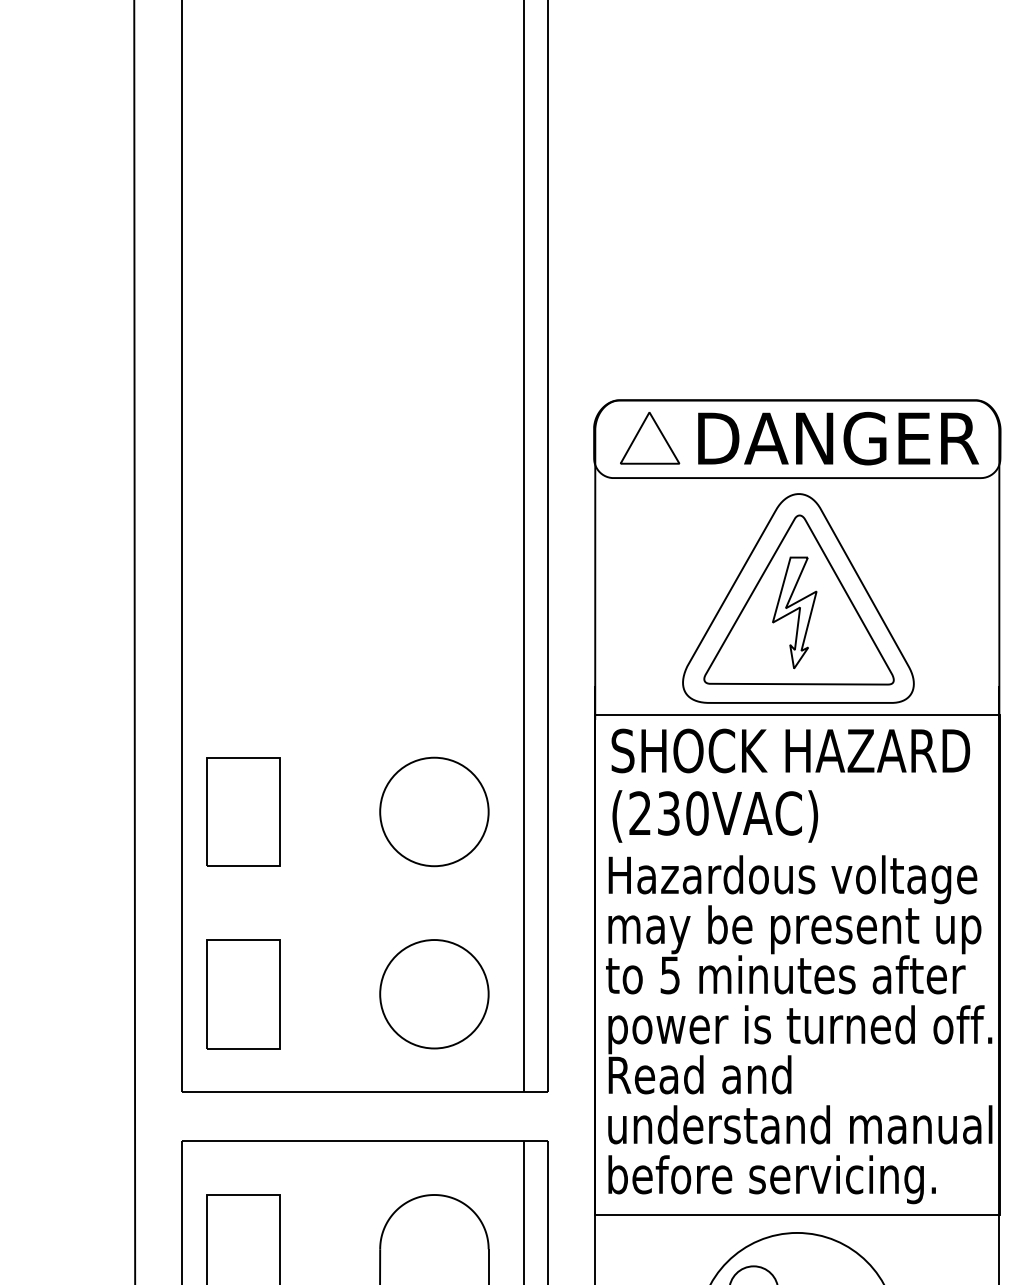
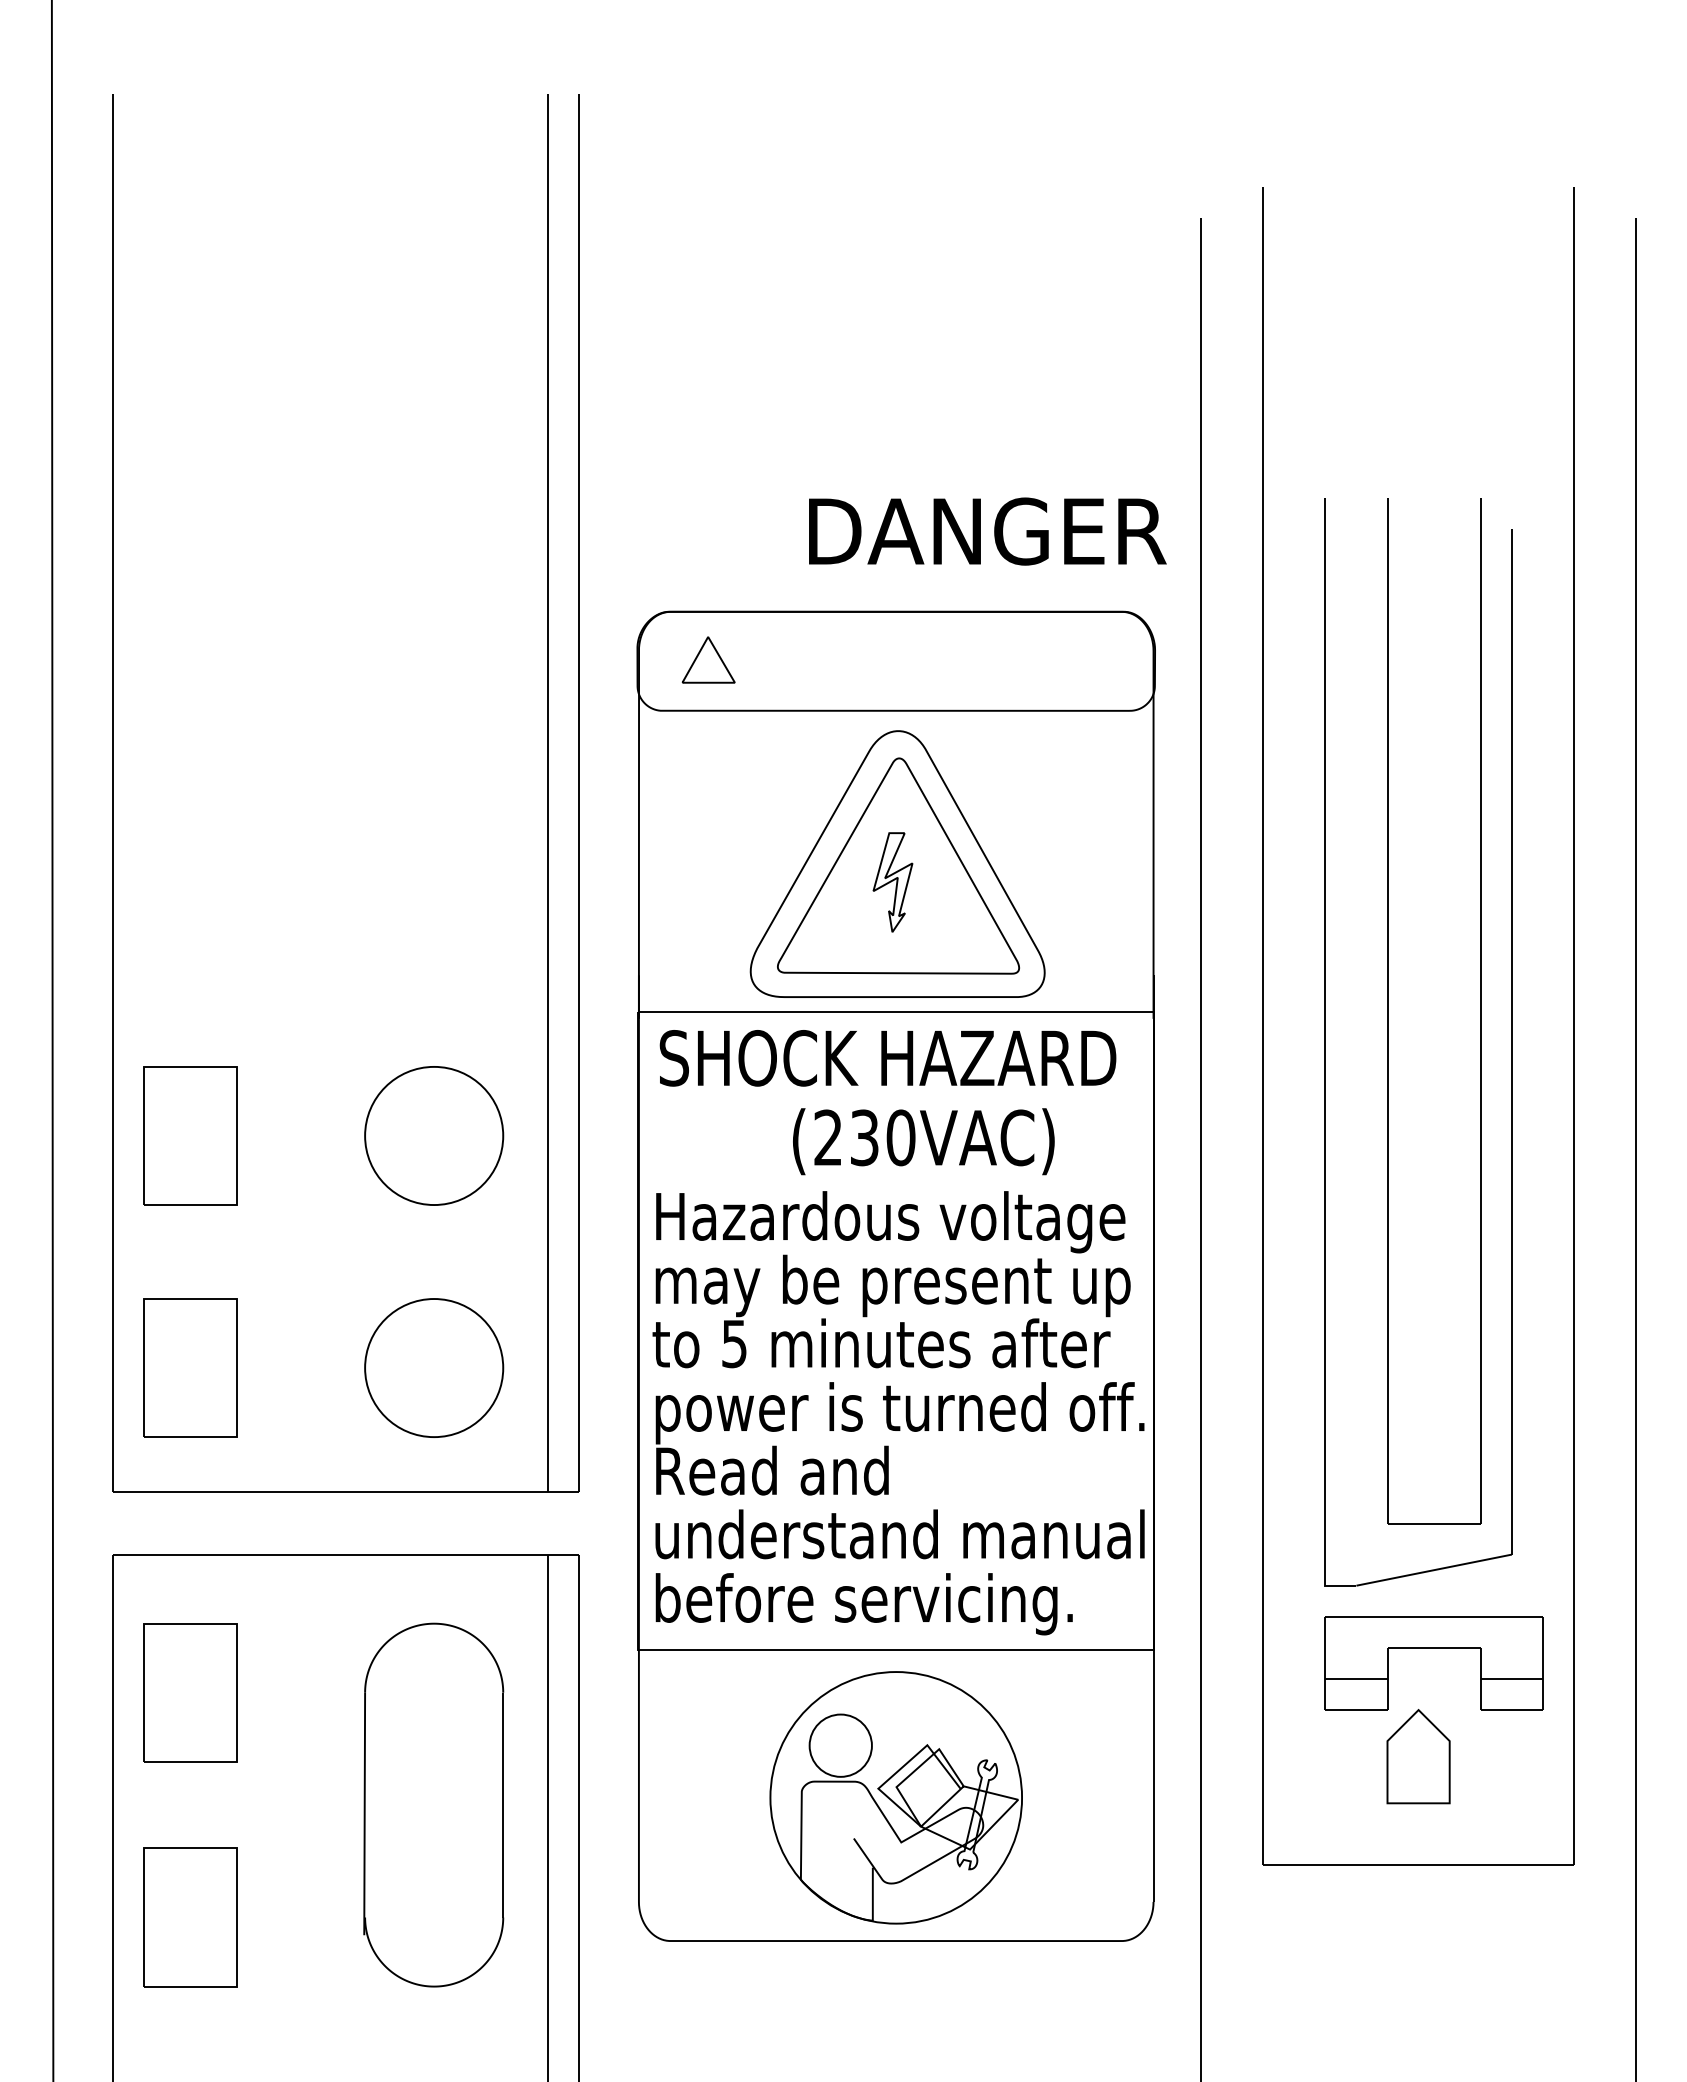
part: (649, 437) -> (708, 659), size x0.7
text: (838, 438) -> (987, 531), moved
part: (794, 612) -> (892, 882), size x0.7
text: (715, 816) -> (923, 1141), moved

